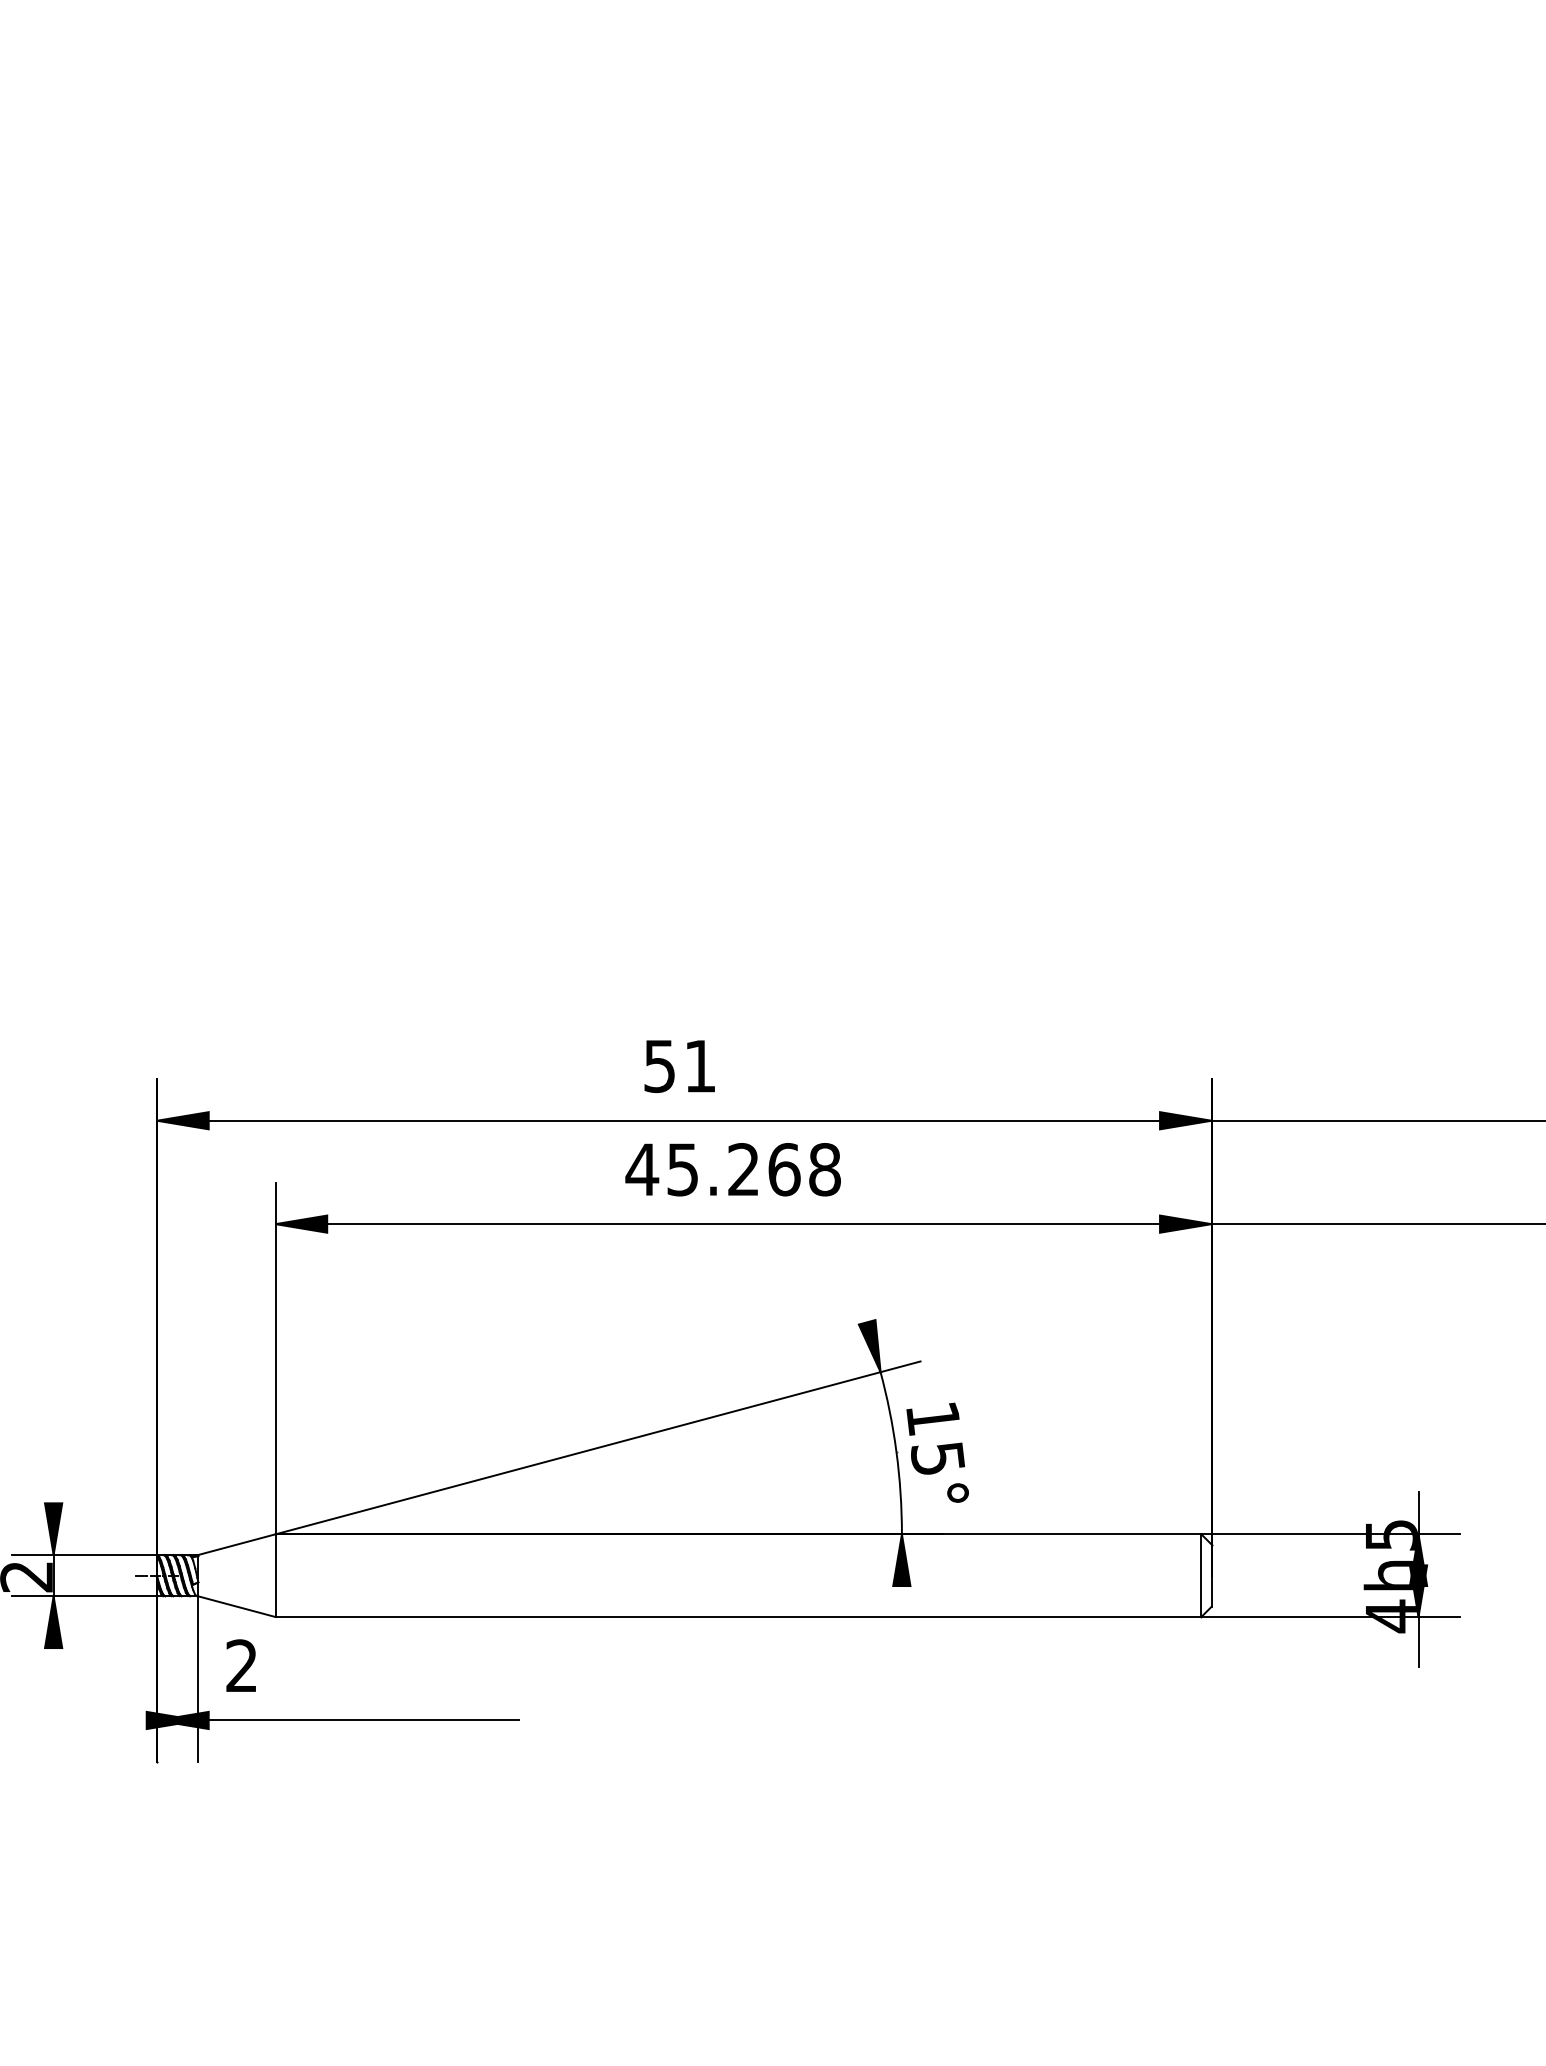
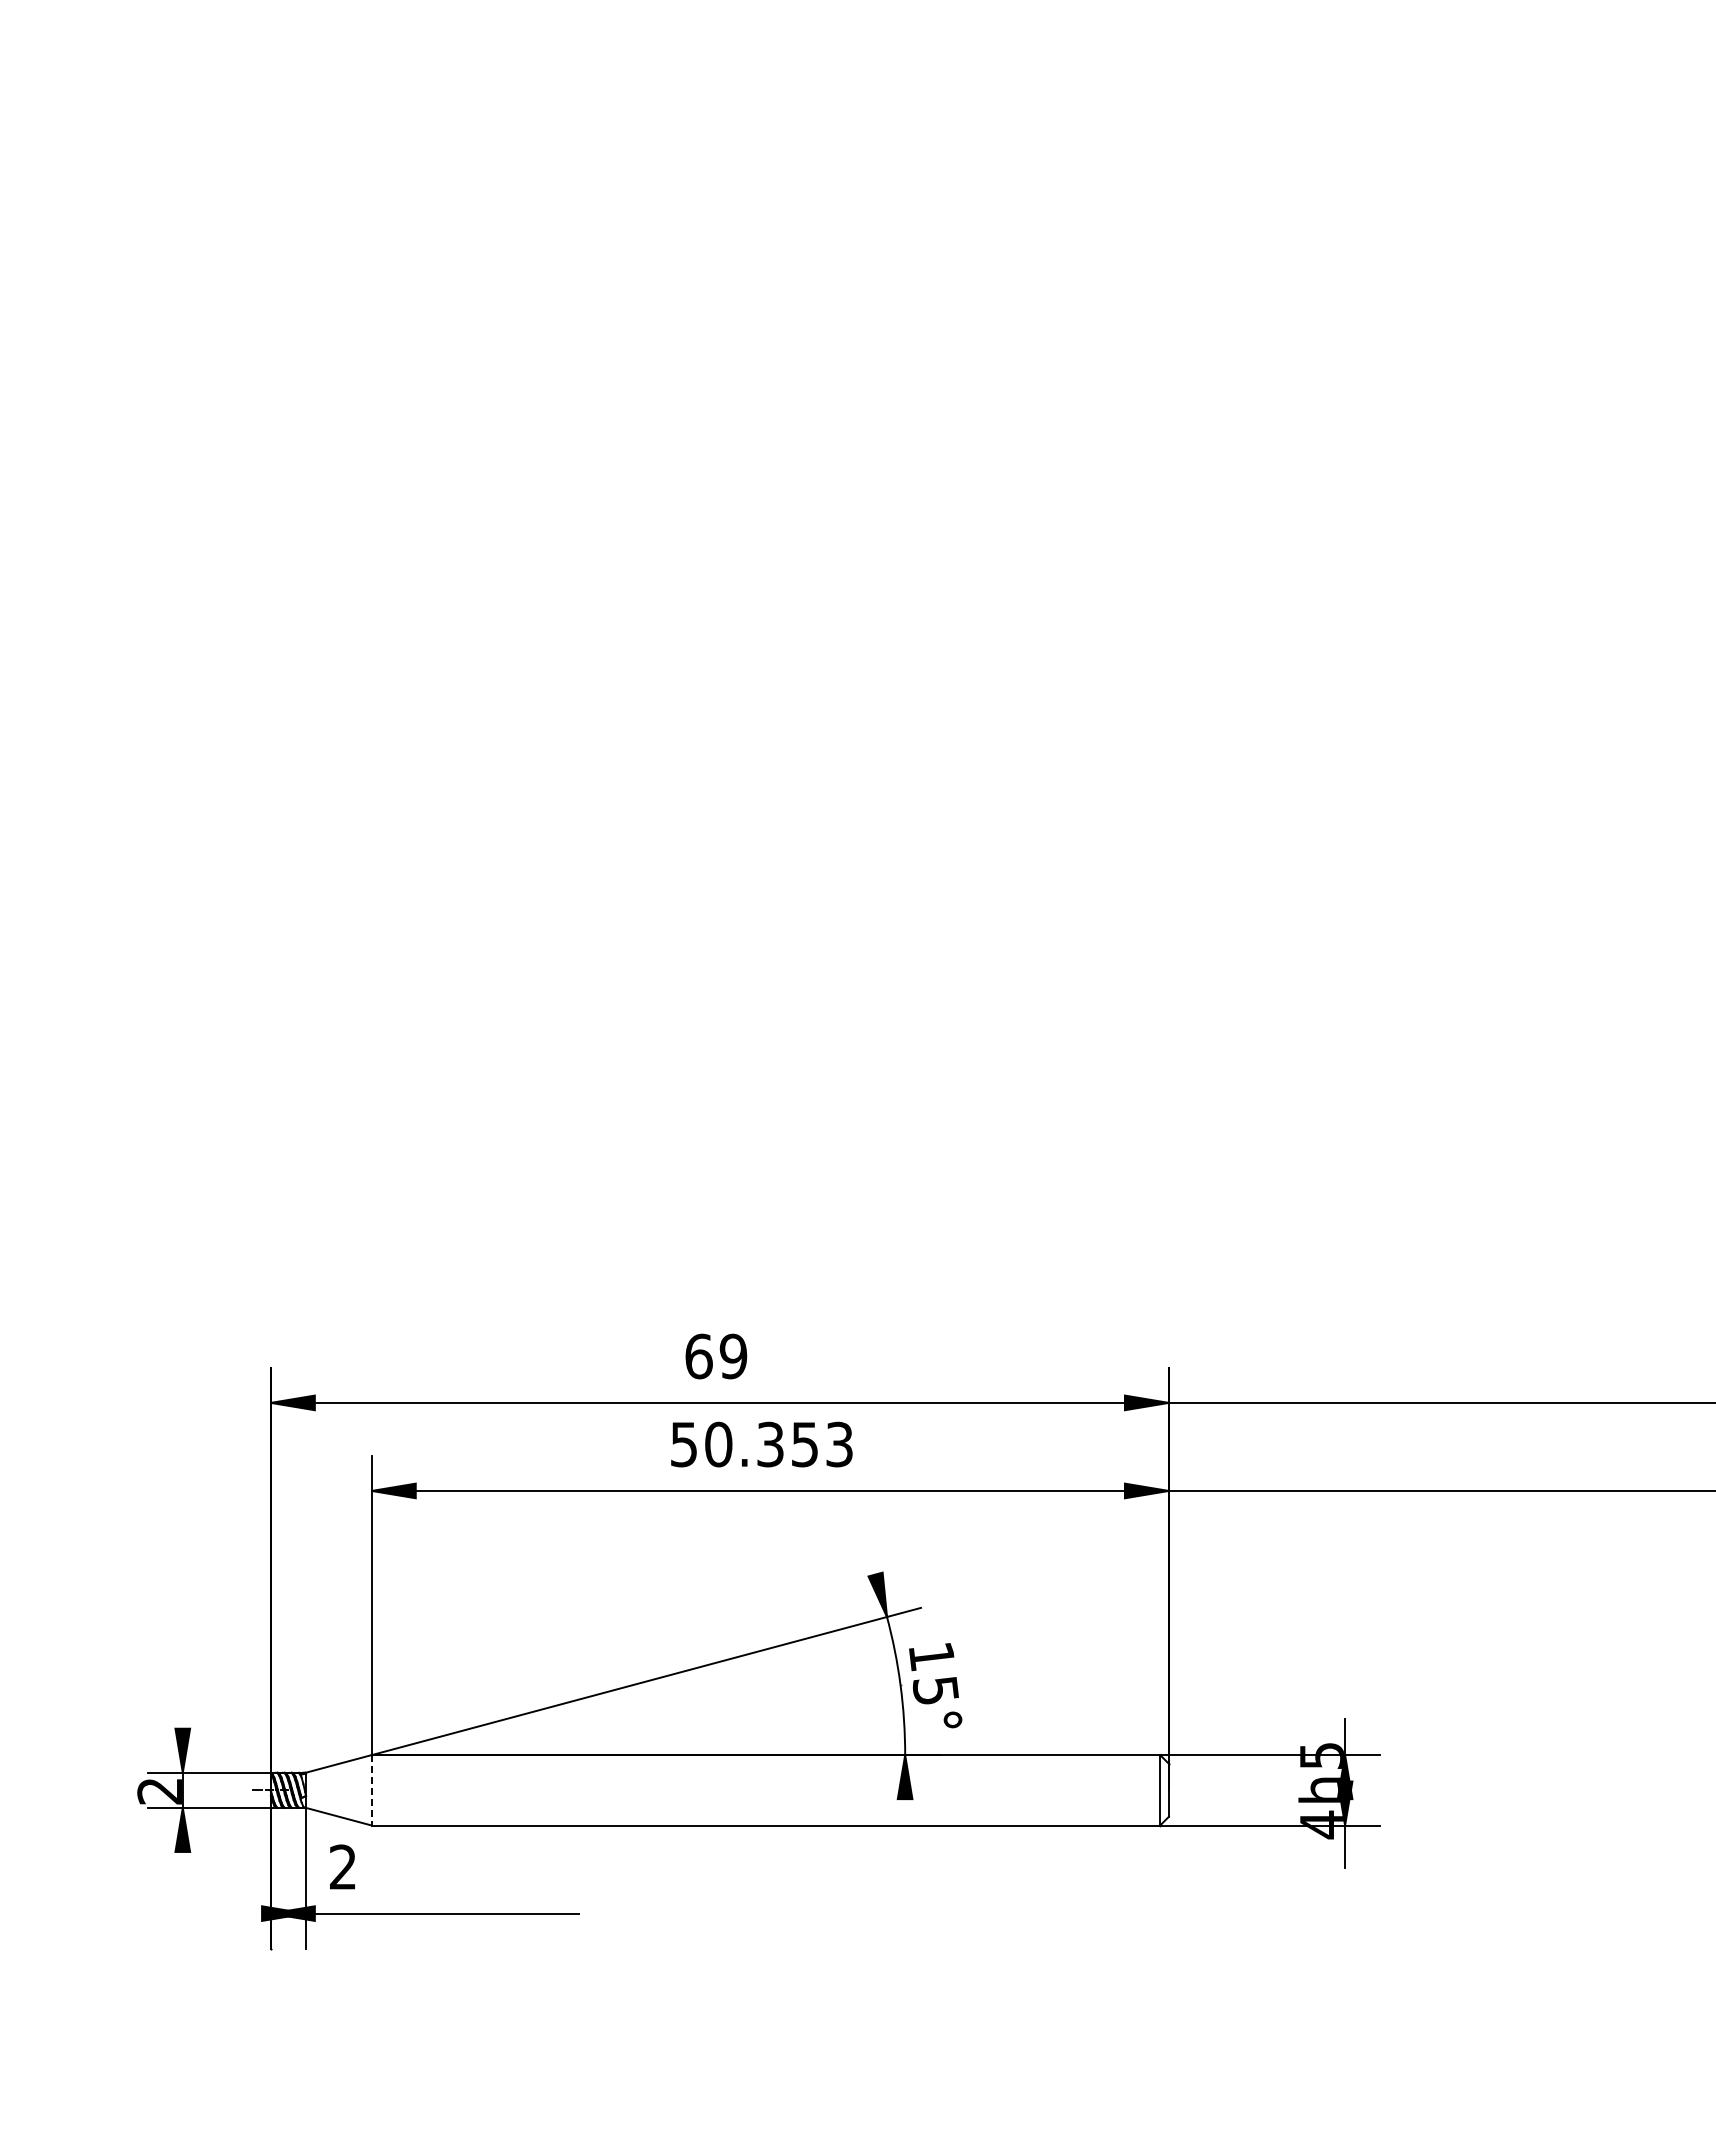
text: (680, 1066) -> (716, 1356), 51 -> 69
text: (733, 1169) -> (761, 1444), 45.268 -> 50.353
line: (275, 1575) -> (371, 1790), solid -> dashed

